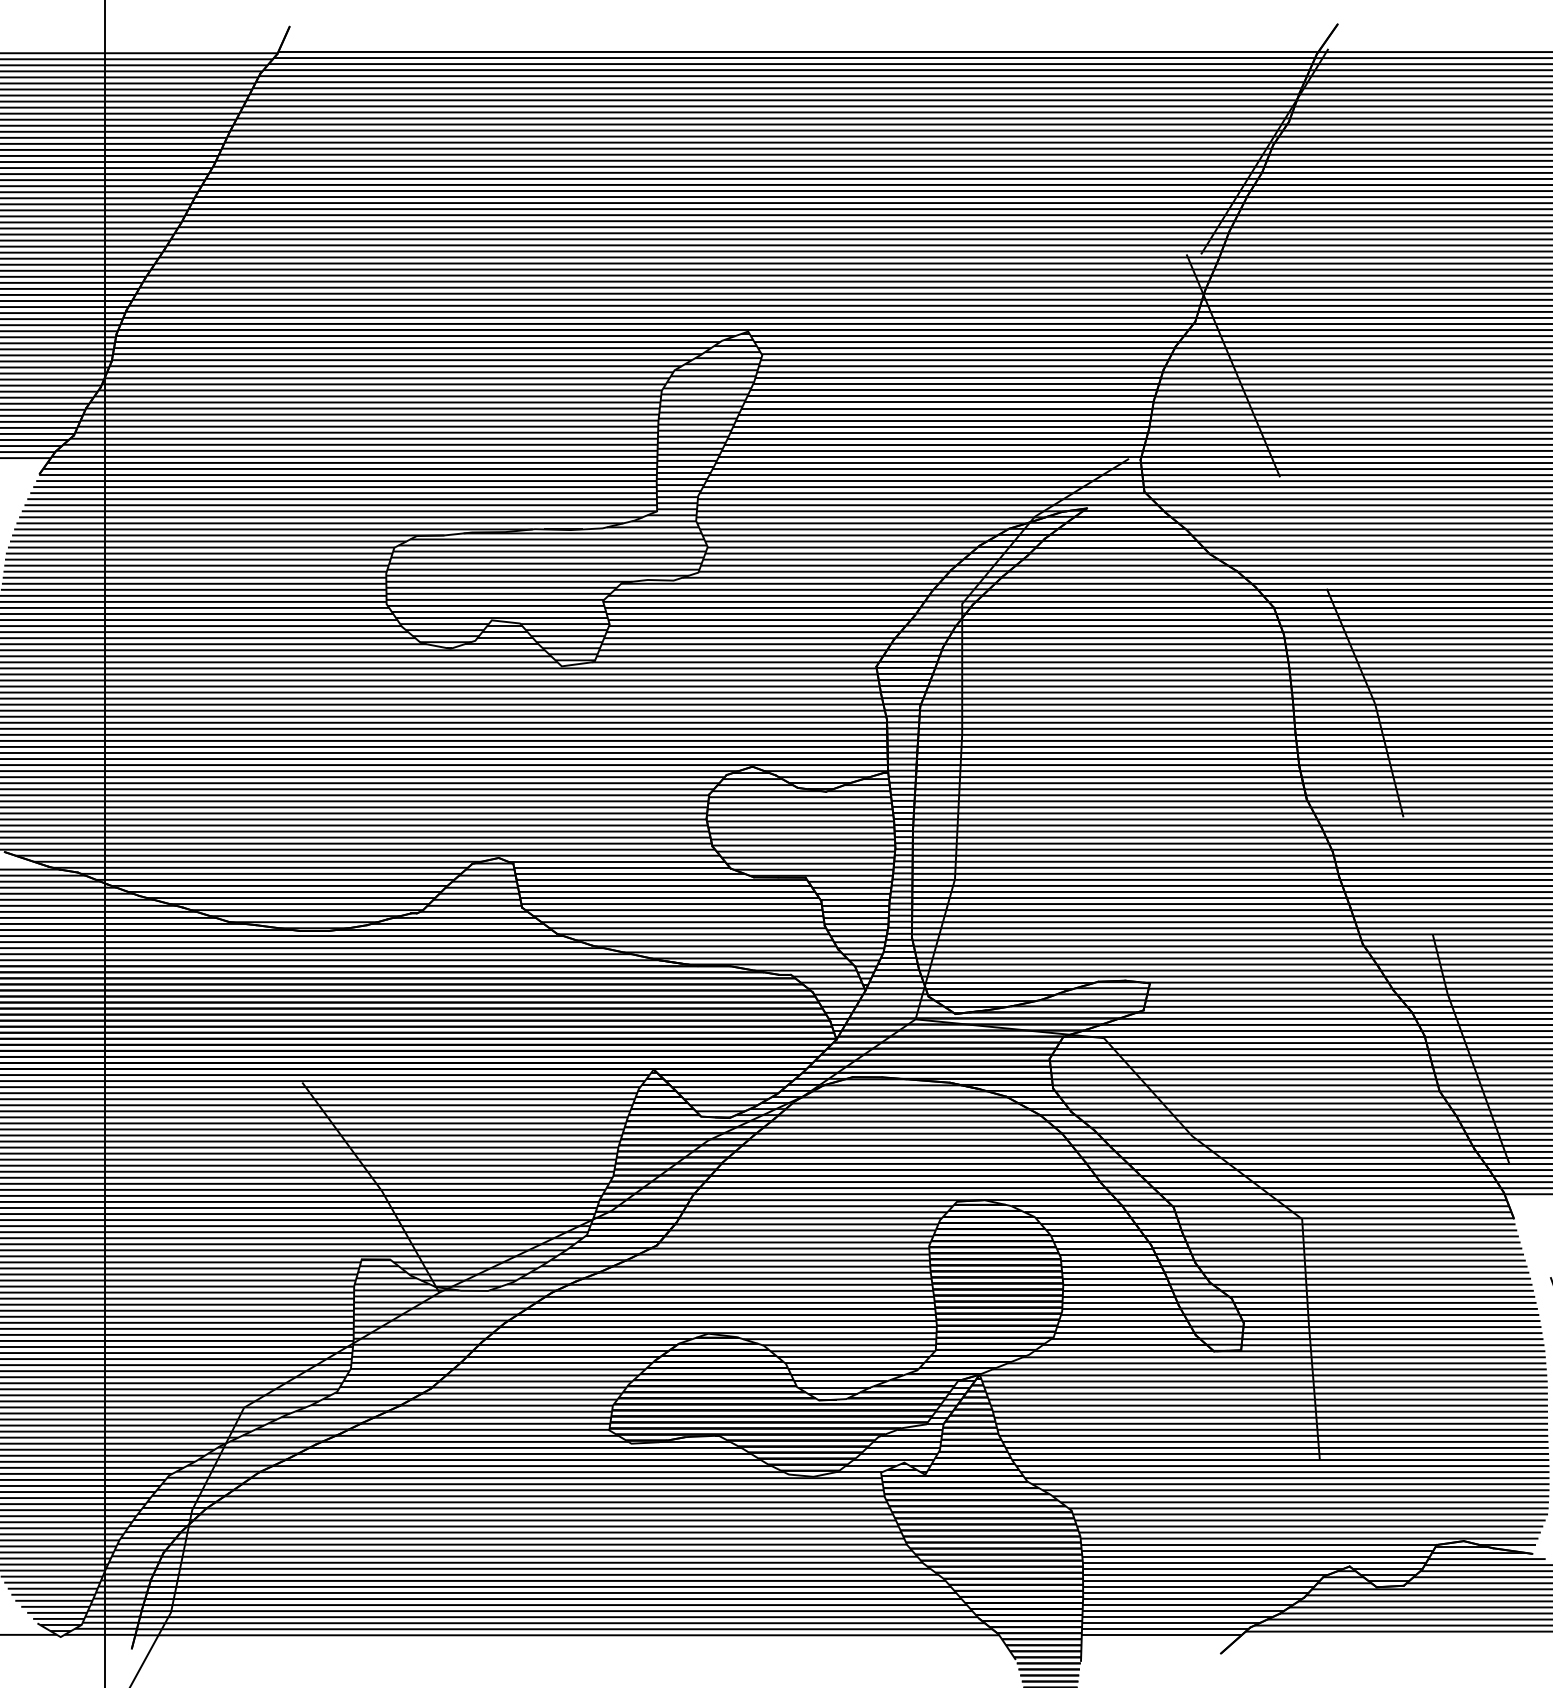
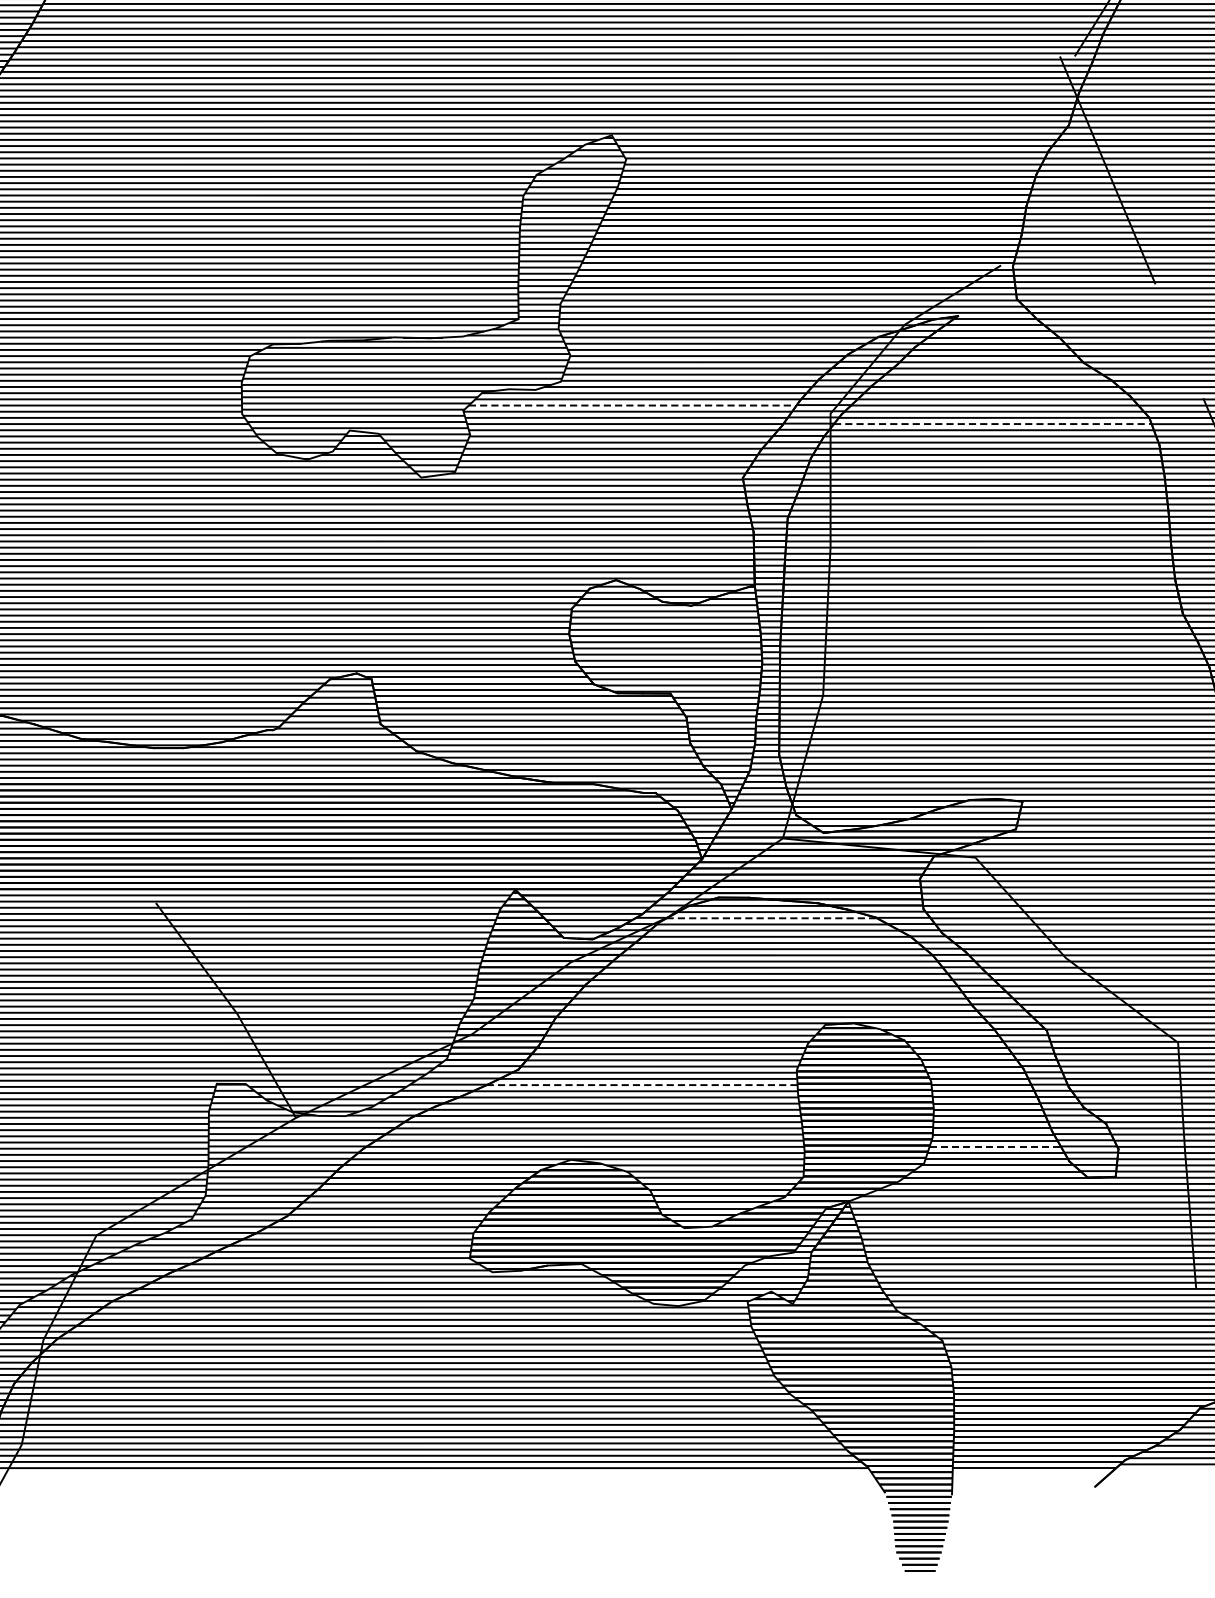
line: (769, 595) -> (633, 405), solid -> dashed
line: (1121, 614) -> (993, 424), solid -> dashed
line: (904, 1097) -> (771, 918), solid -> dashed
line: (778, 1260) -> (642, 1084), solid -> dashed
line: (1123, 1321) -> (995, 1147), solid -> dashed

